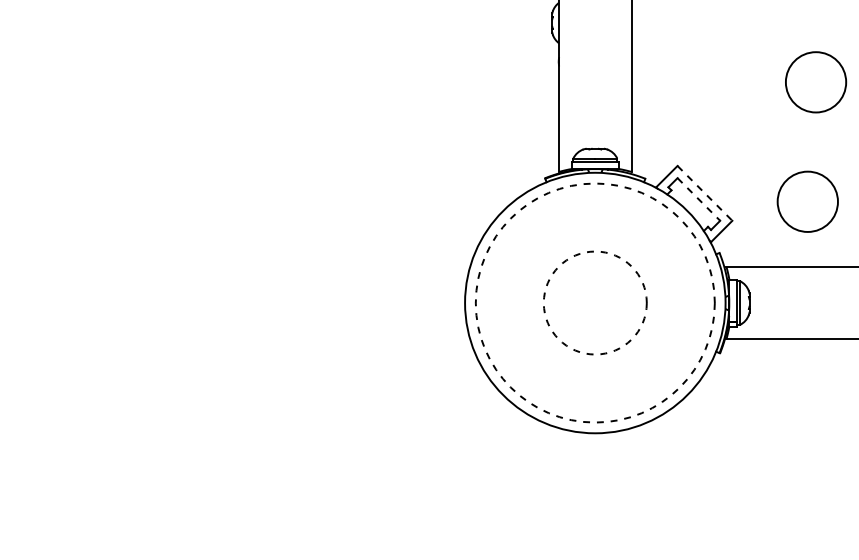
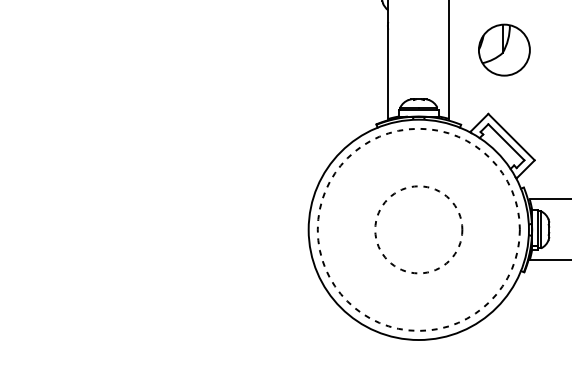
part: (696, 90) -> (504, 50), added
line: (704, 193) -> (511, 137), dashed -> solid
line: (699, 199) -> (506, 142), dashed -> solid

